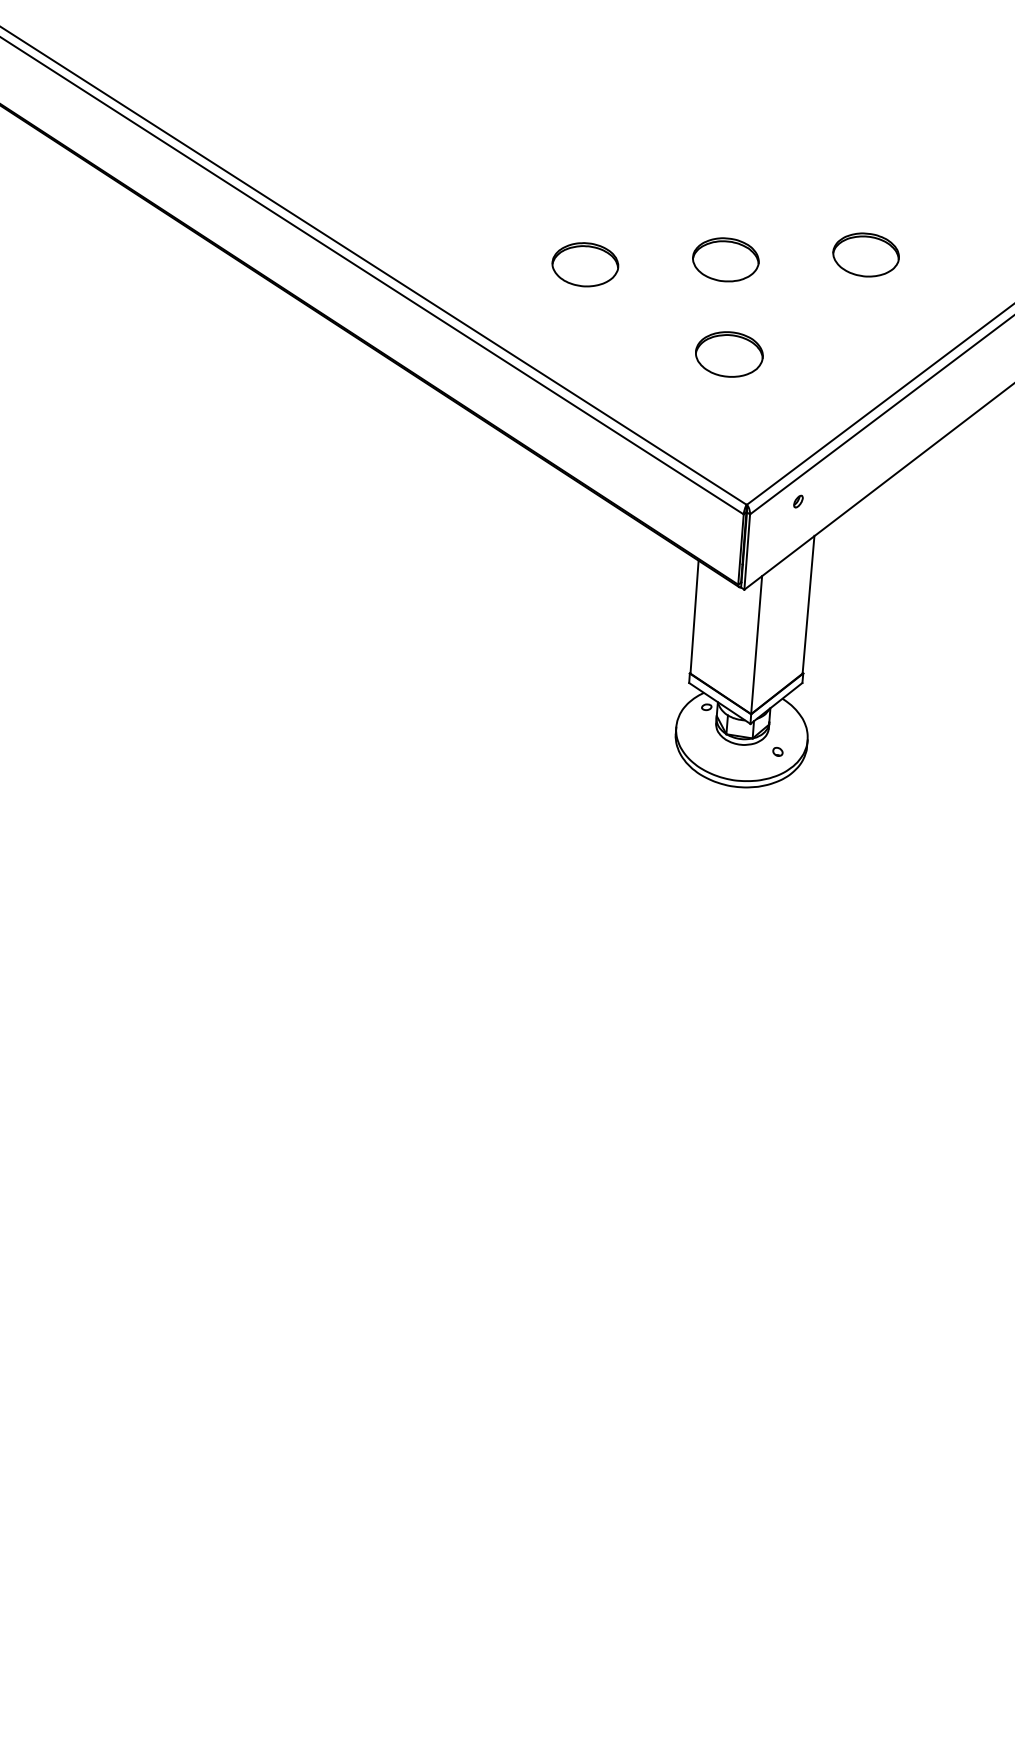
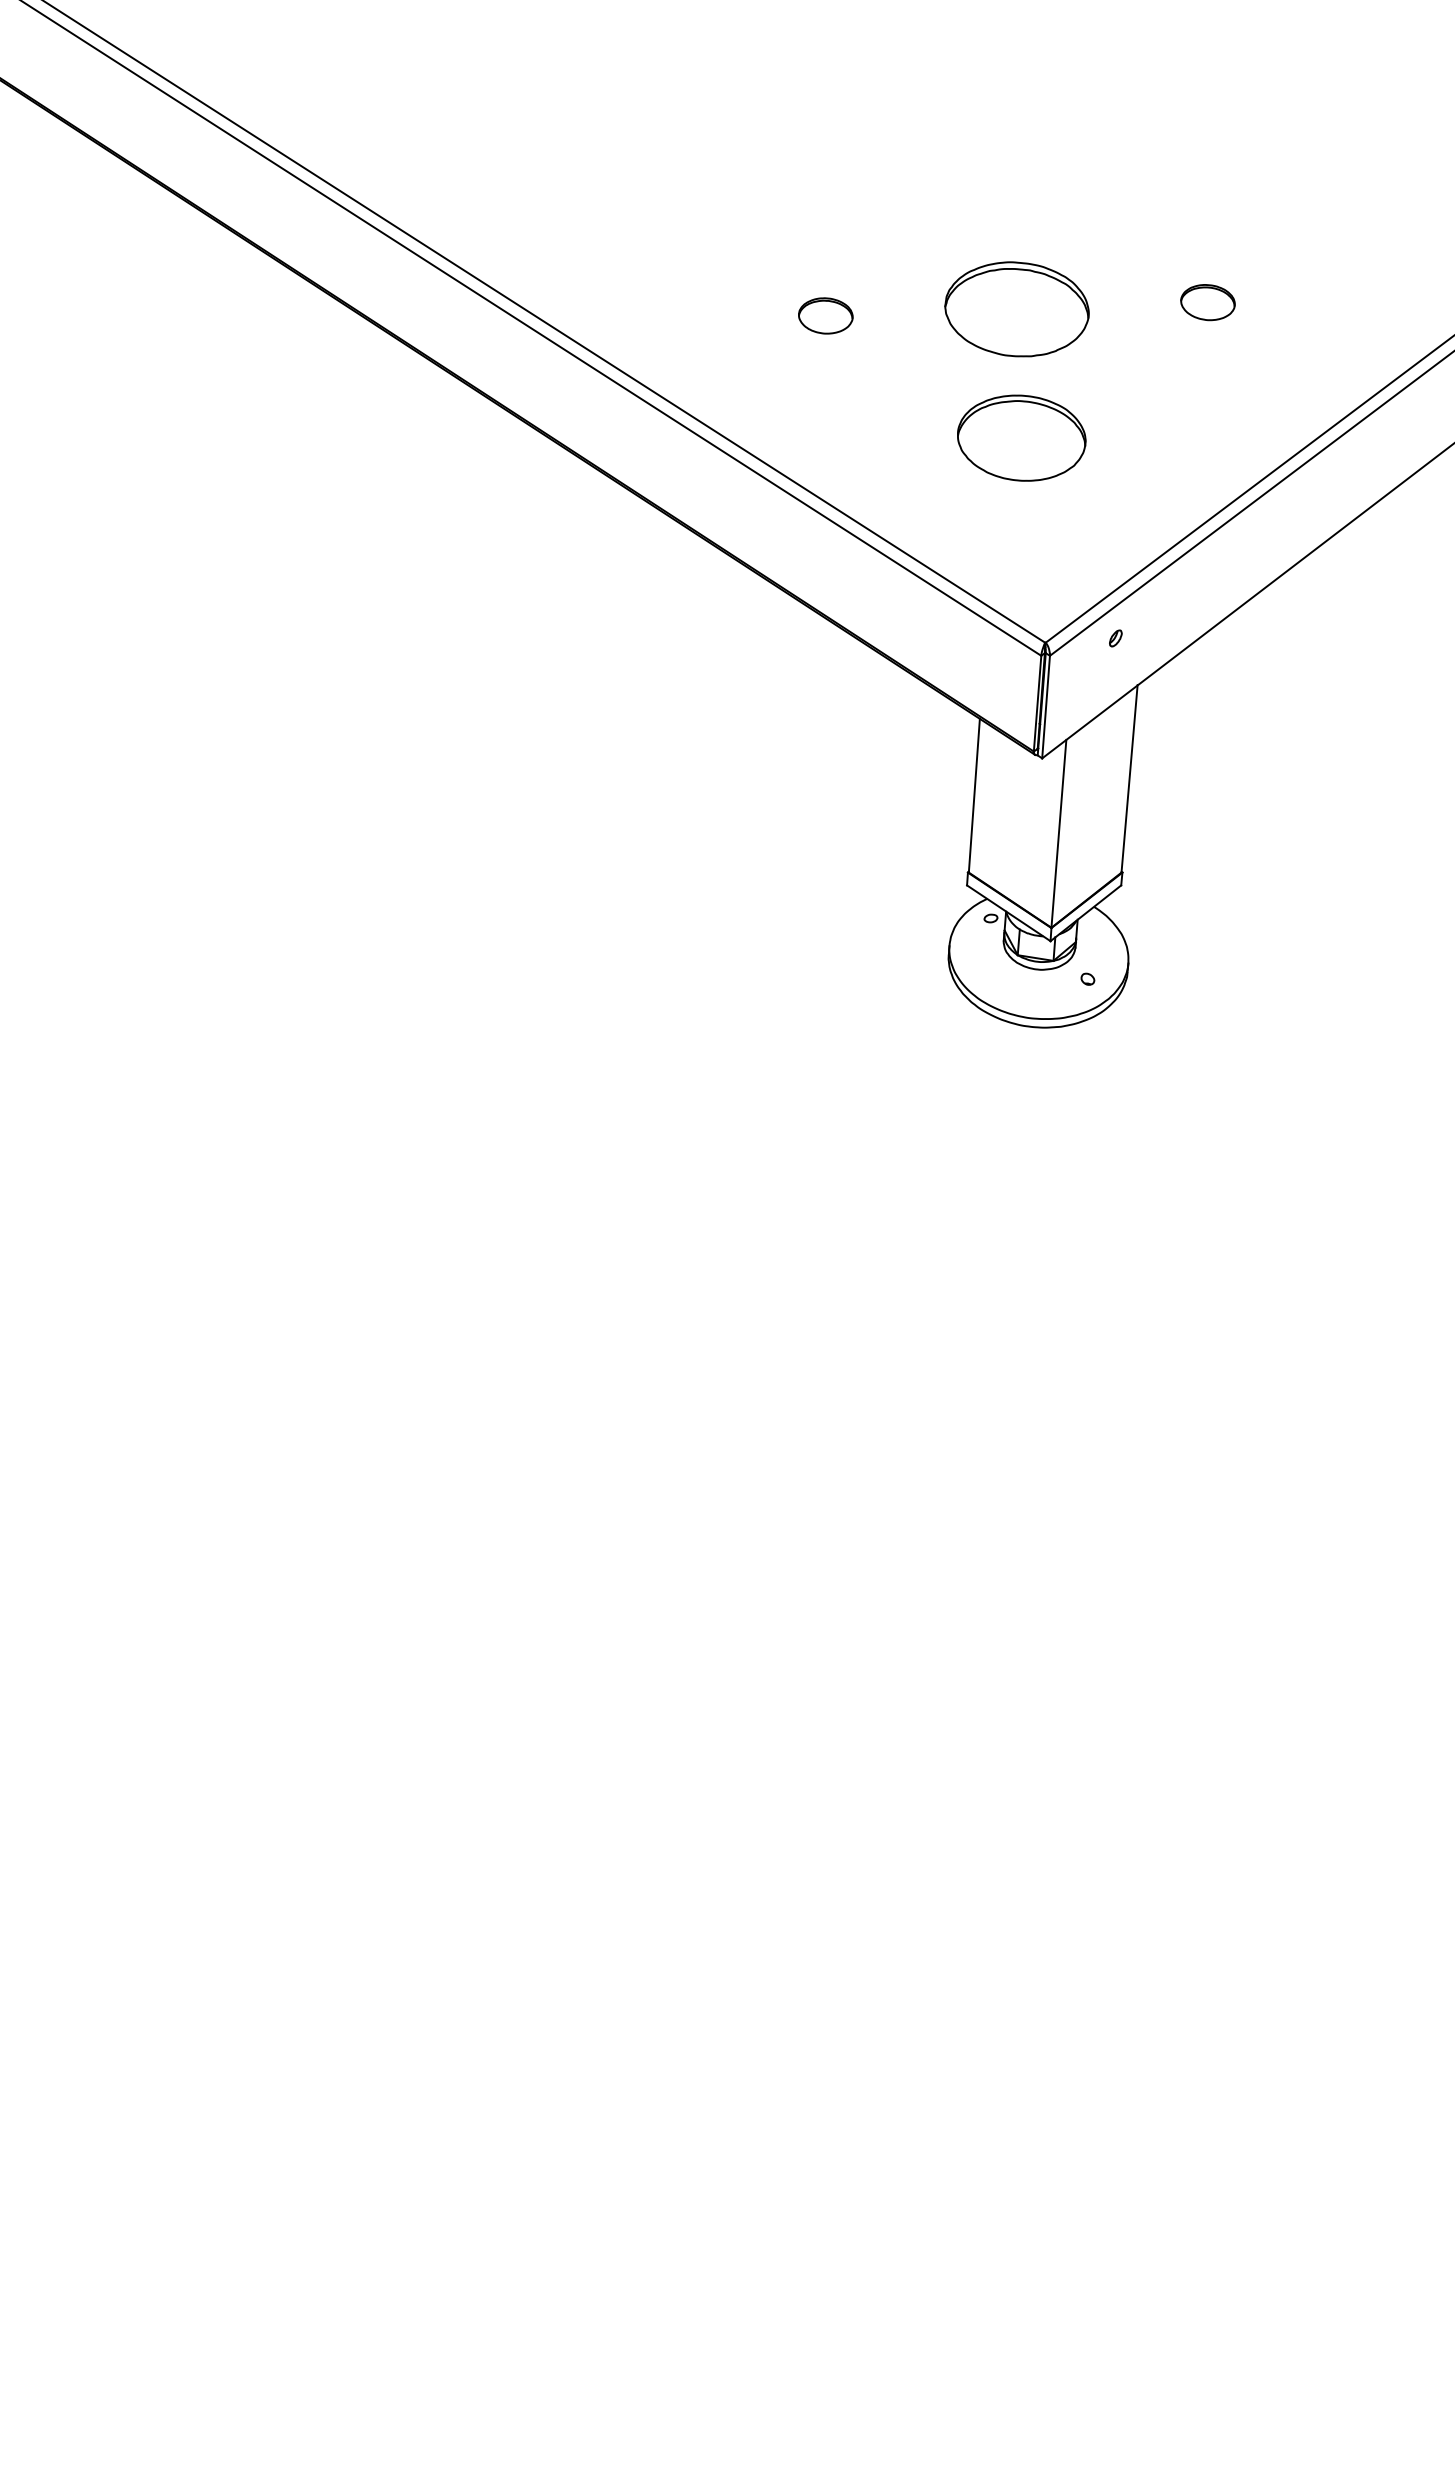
part: (865, 254) -> (1207, 302), size x0.6
part: (725, 259) -> (1016, 308), size x1.6
part: (585, 264) -> (825, 315), size x0.6
part: (729, 354) -> (1021, 437), size x1.4

